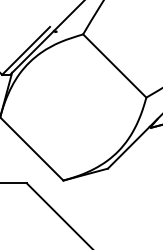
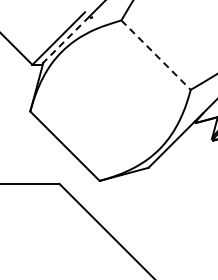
line: (31, 53) -> (64, 41), solid -> dashed
line: (115, 66) -> (156, 55), solid -> dashed

